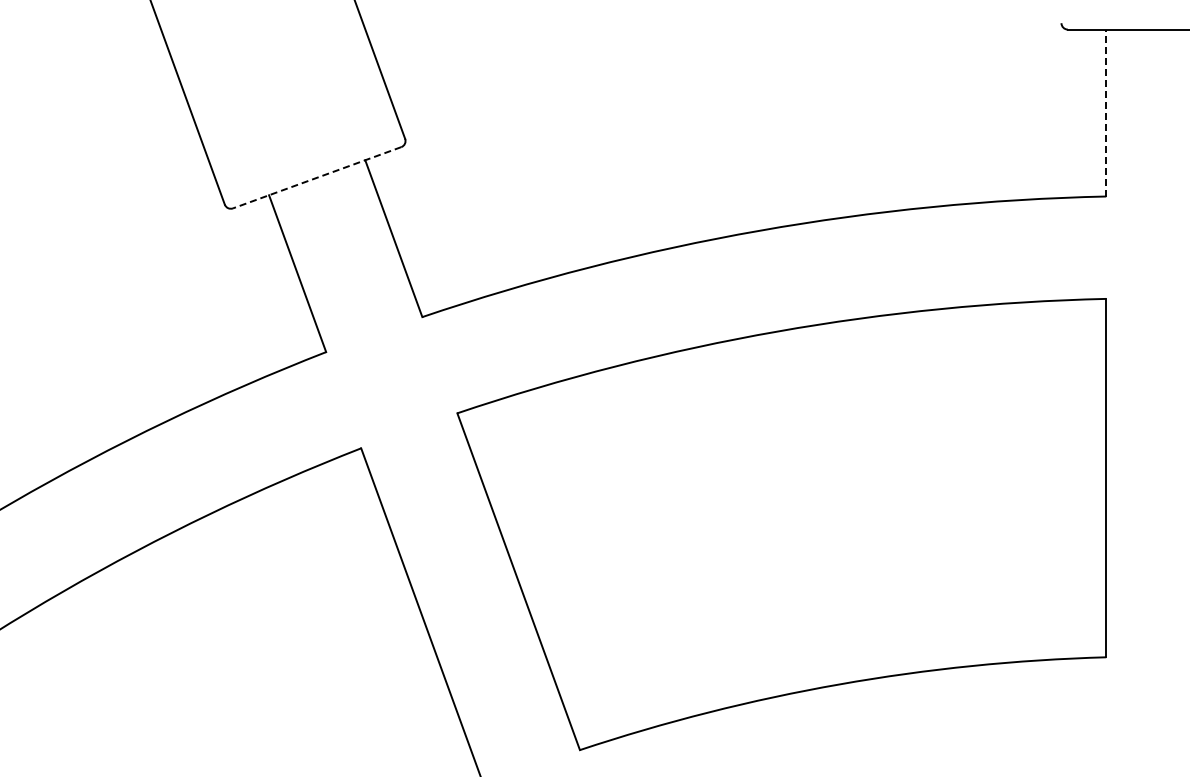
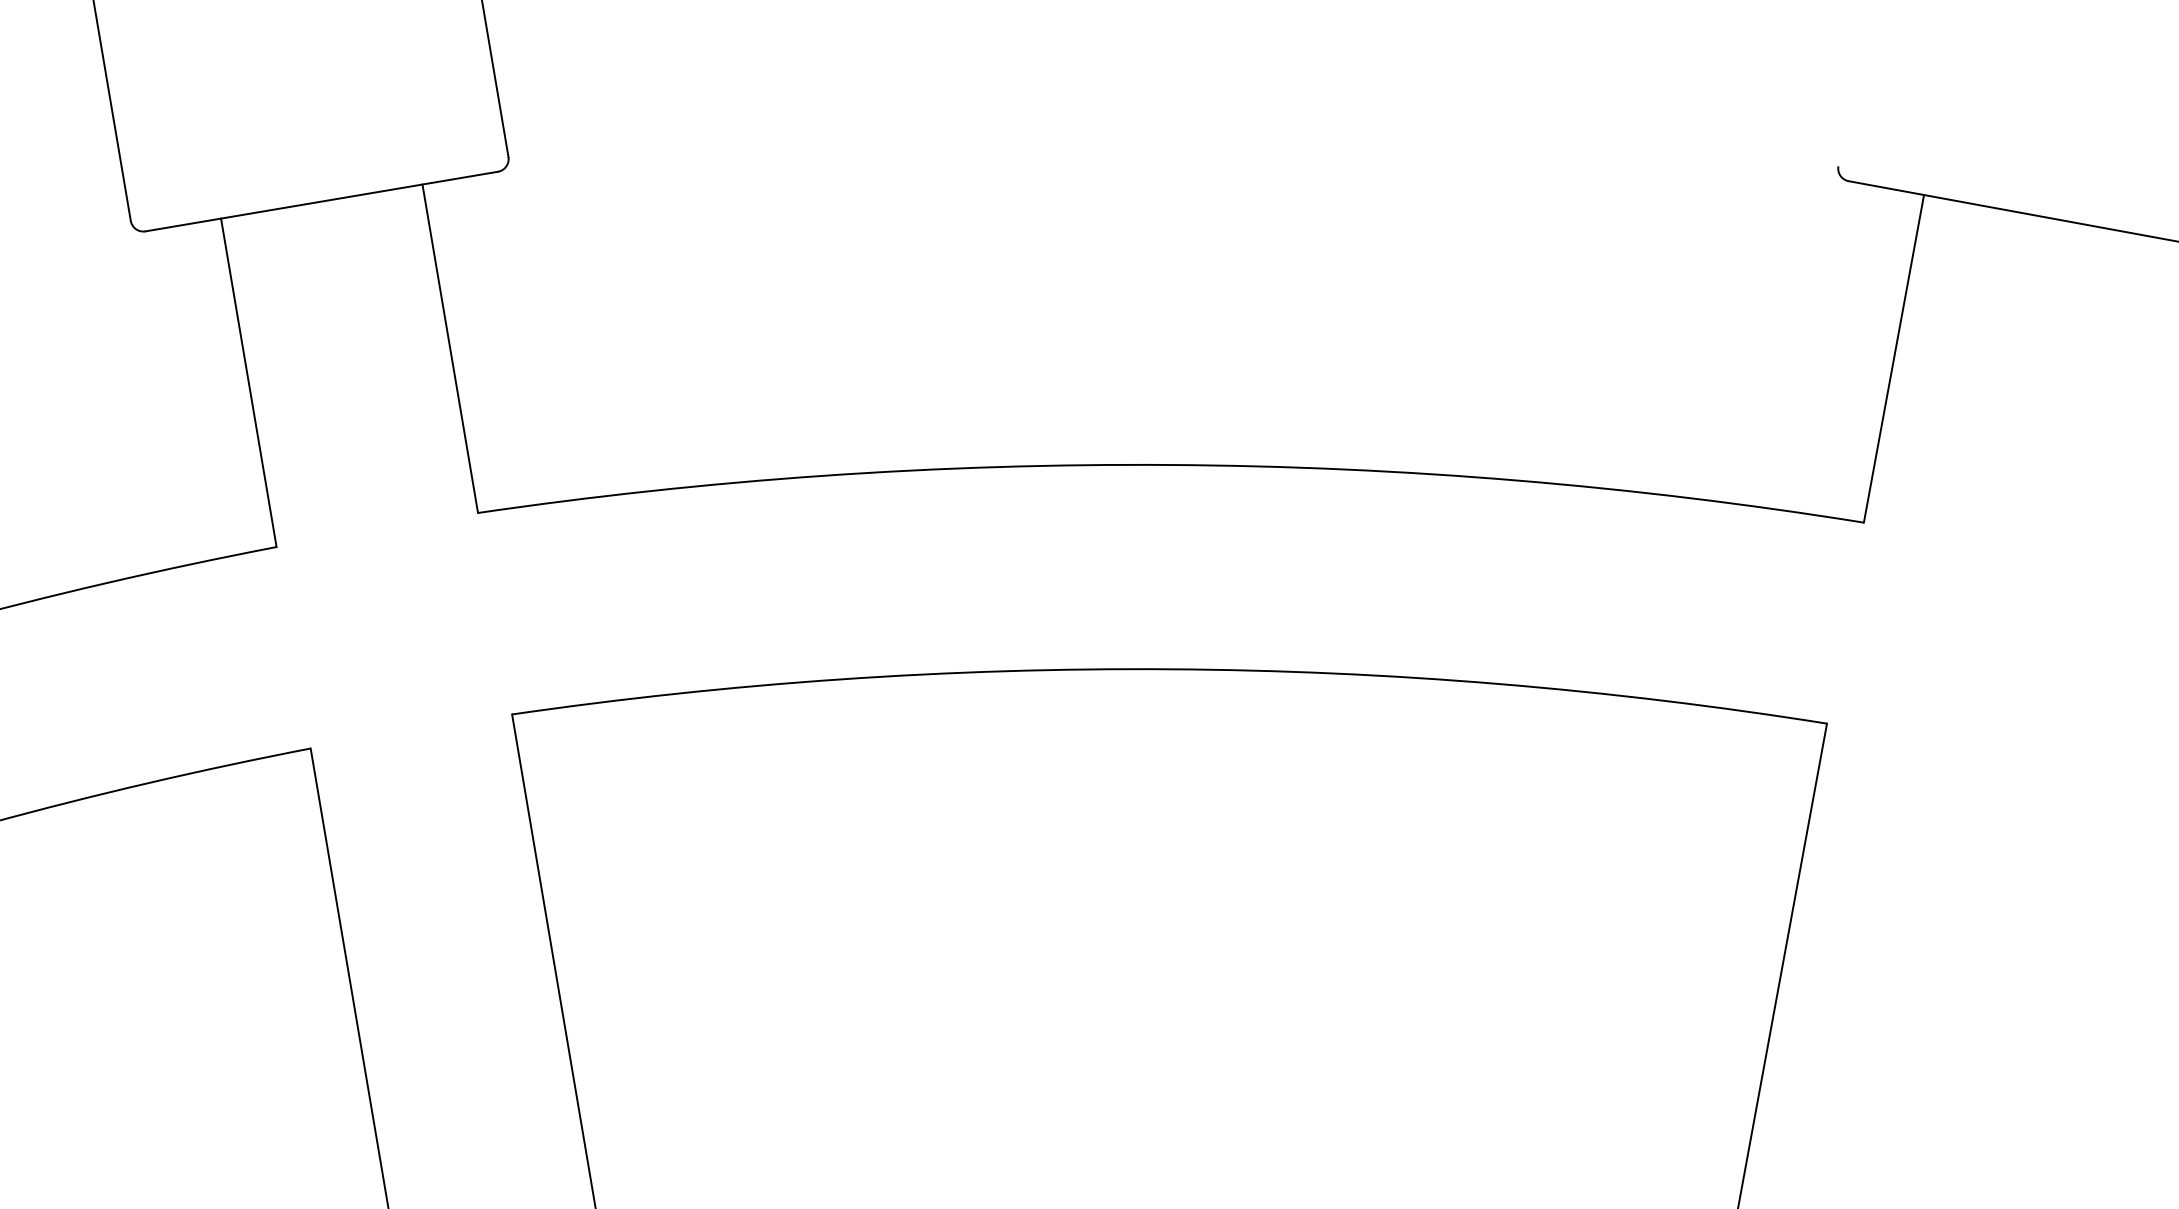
line: (1106, 112) -> (1894, 357), dashed -> solid
line: (317, 177) -> (322, 201), dashed -> solid

